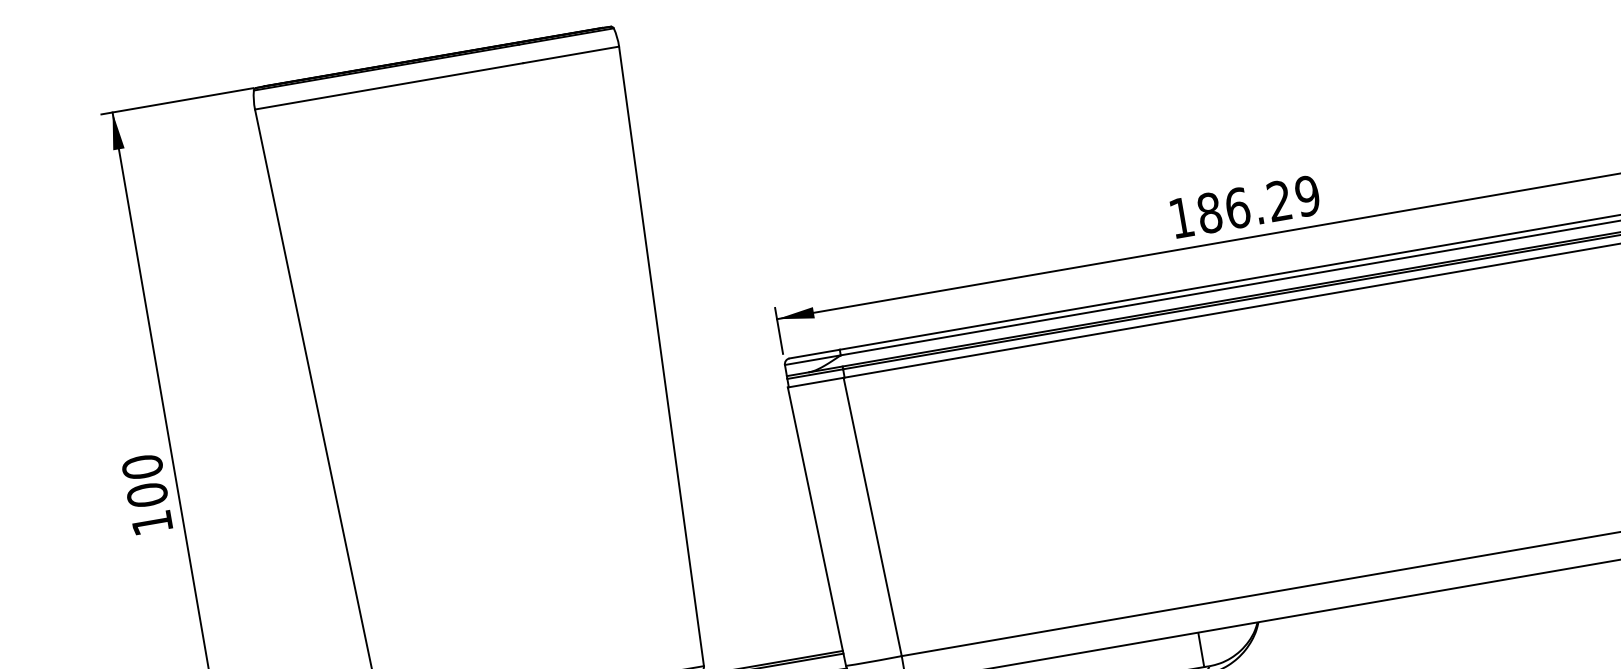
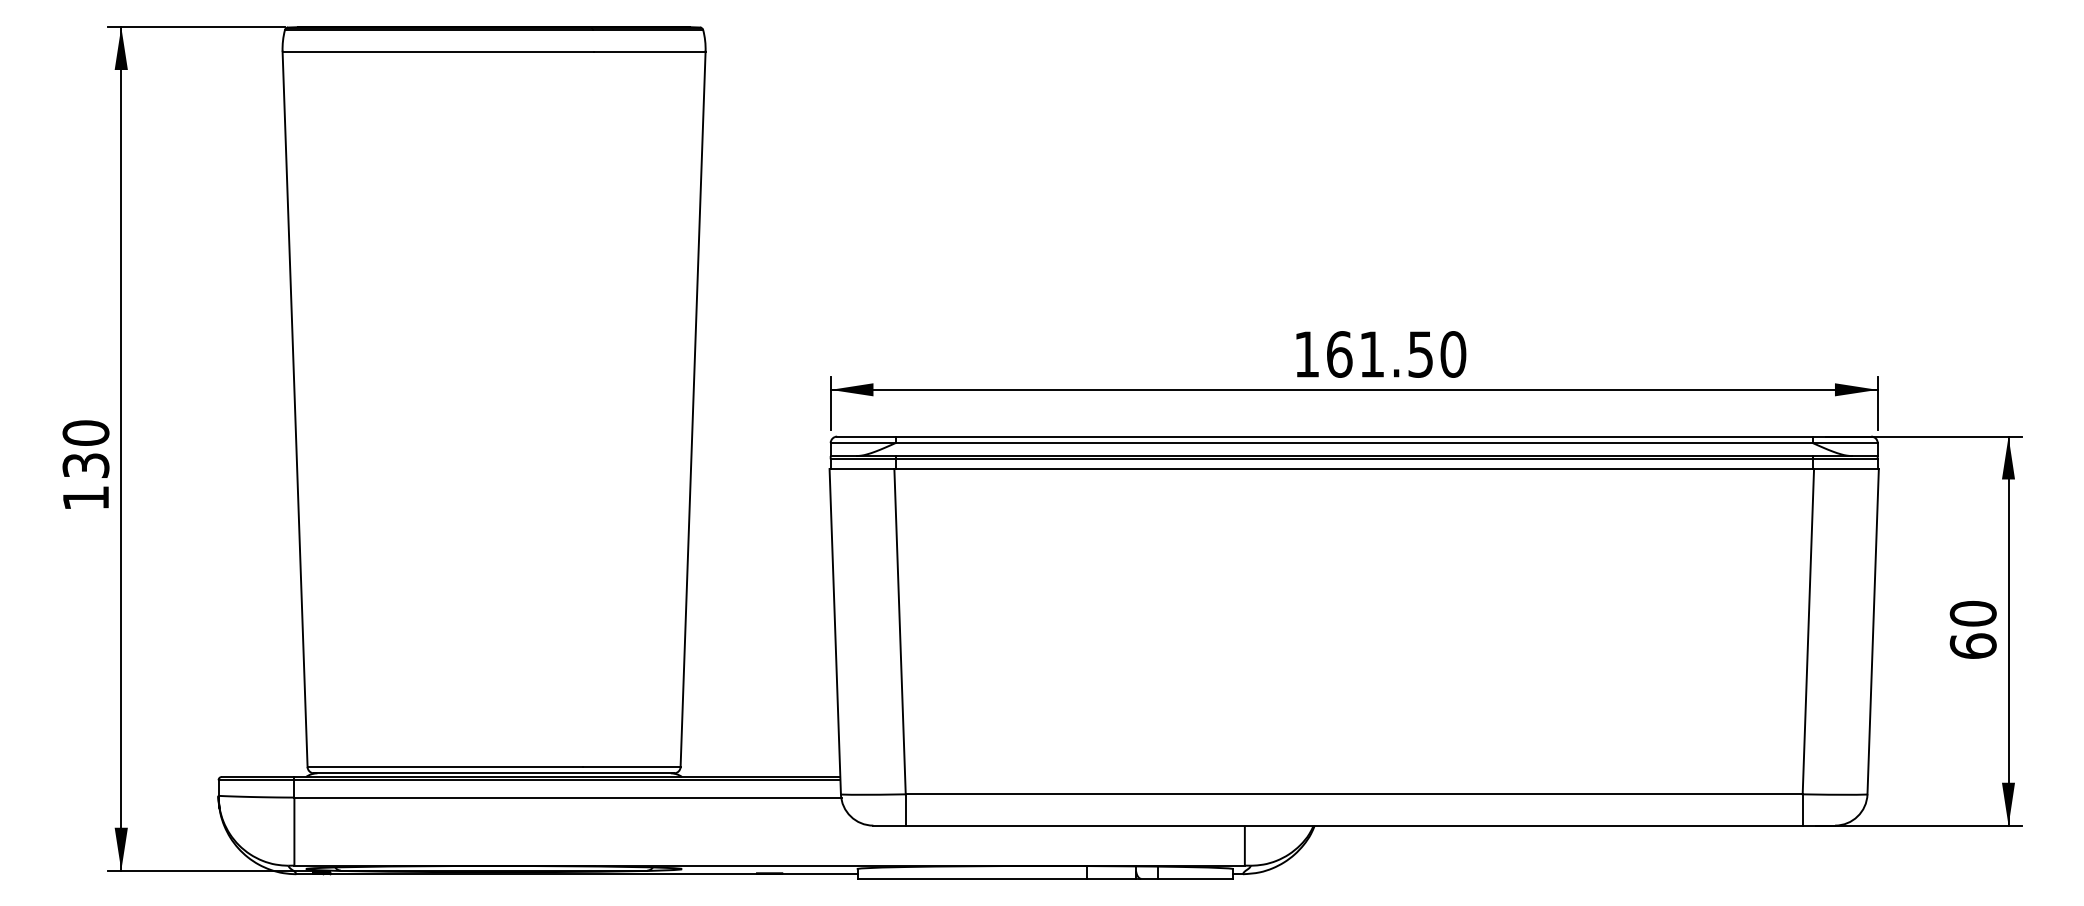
text: (1258, 204) -> (1396, 354), 186.29 -> 161.50
text: (146, 495) -> (85, 465), 100 -> 130

